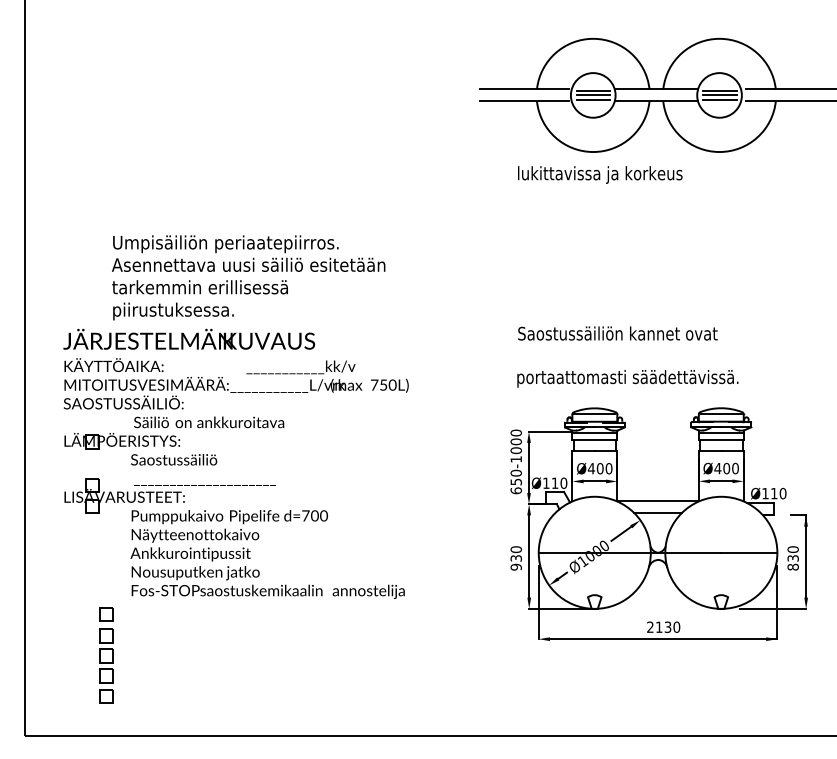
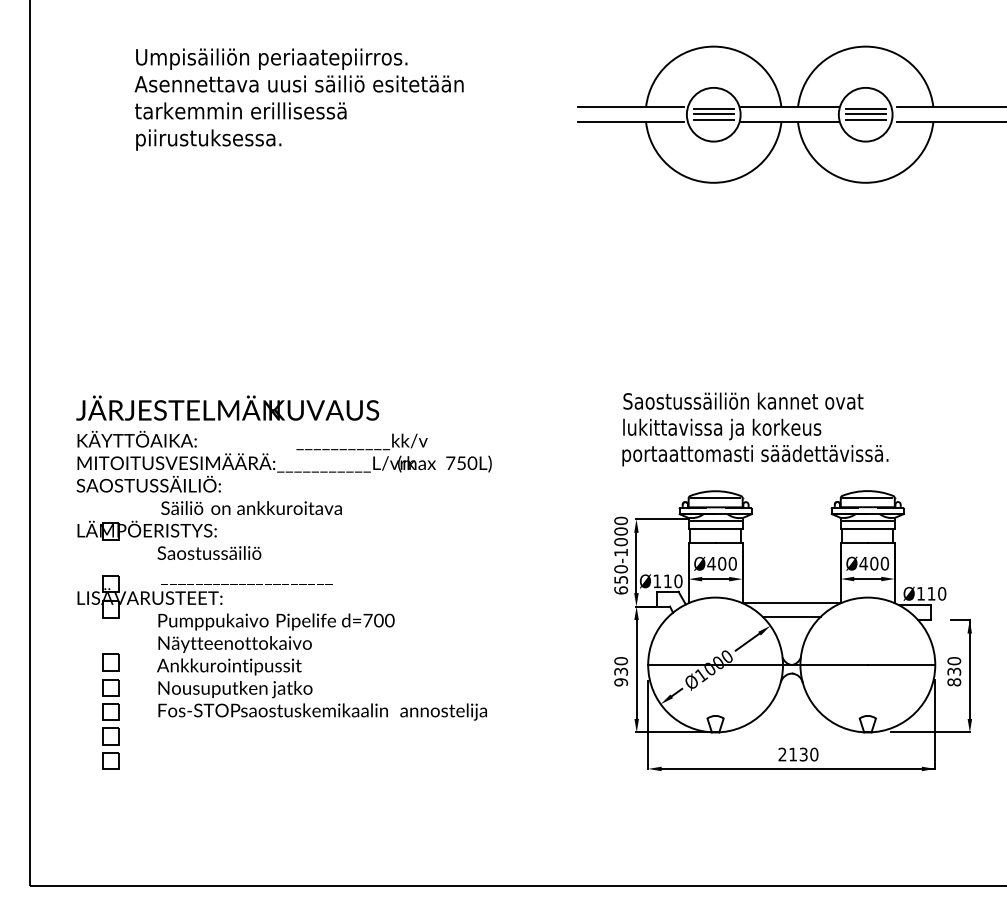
text: (600, 174) -> (722, 428), moved
text: (248, 277) -> (298, 99), moved
part: (106, 655) -> (111, 711), moved

